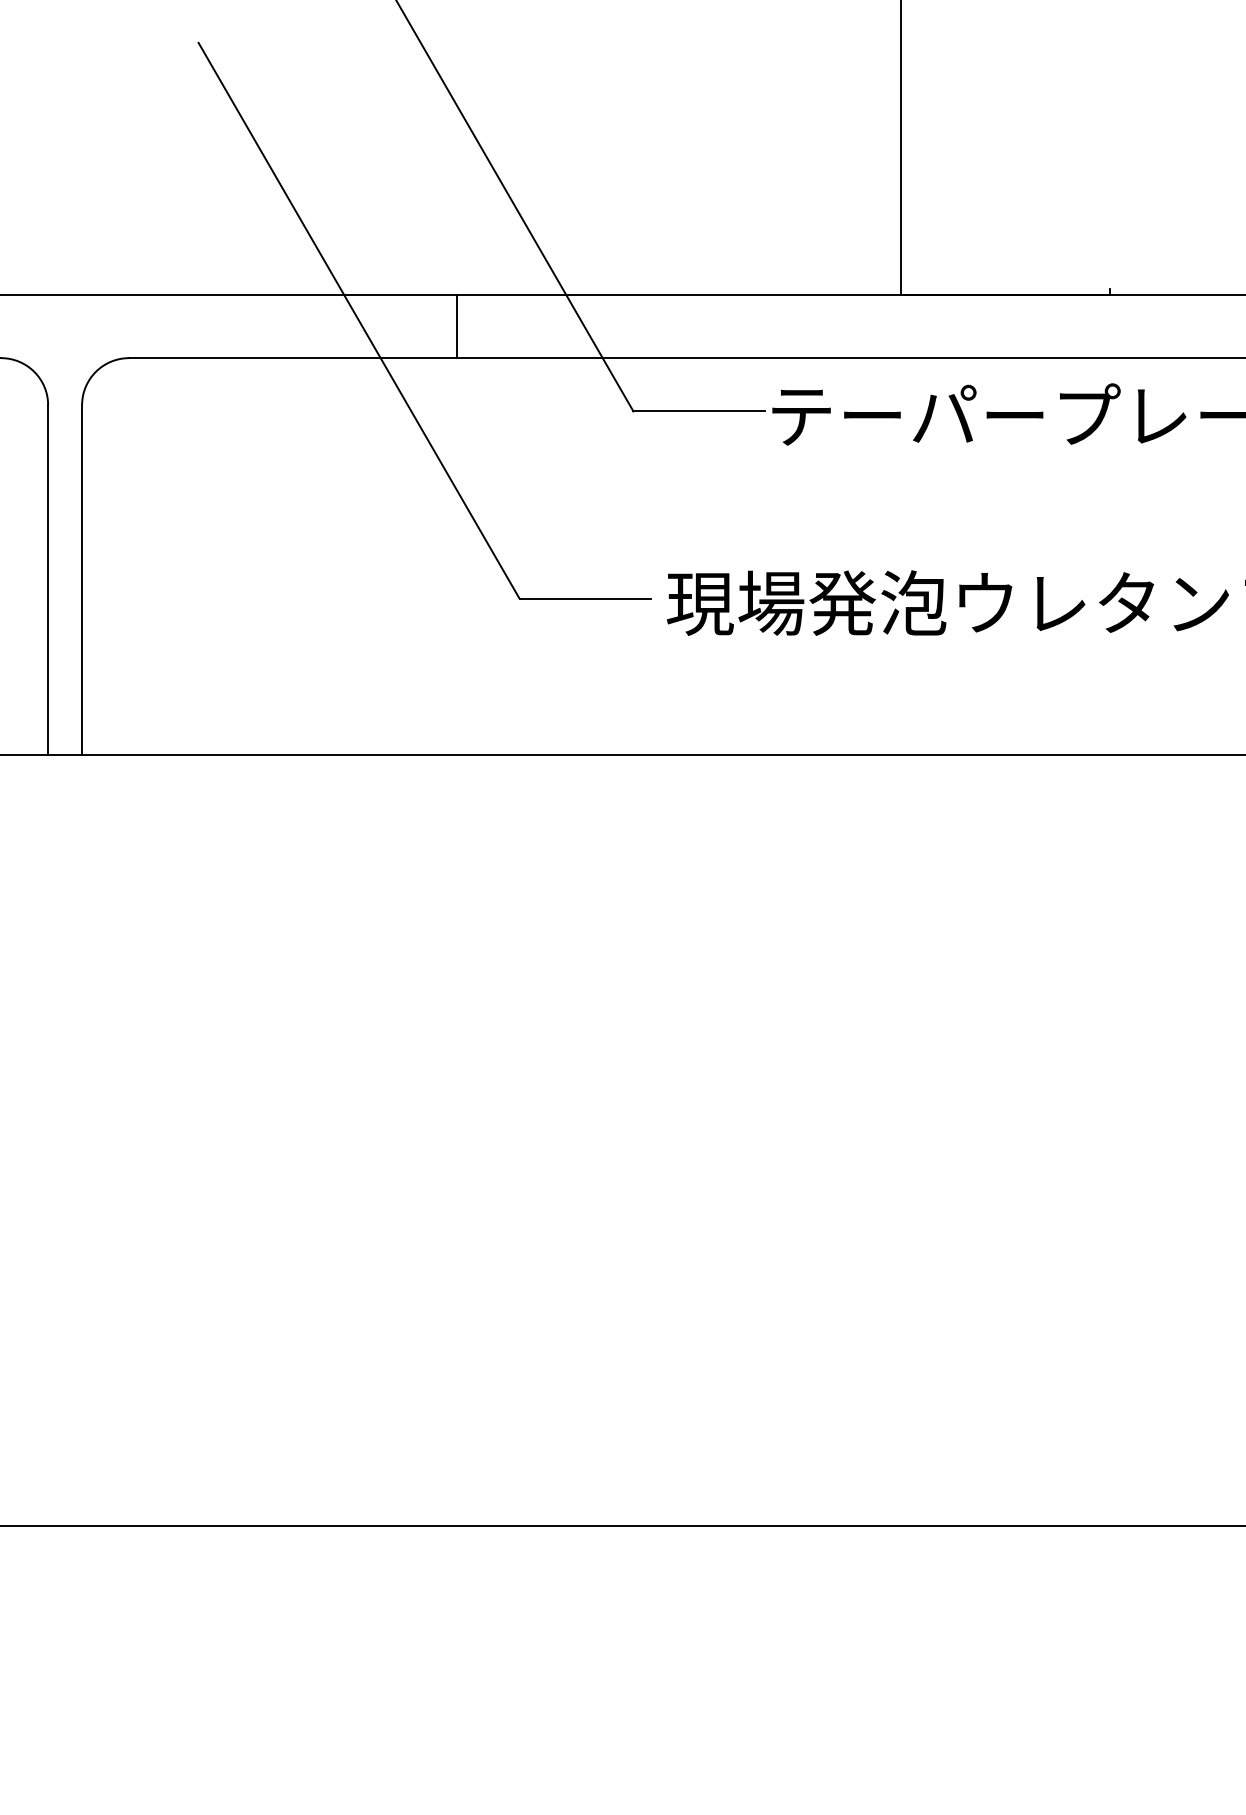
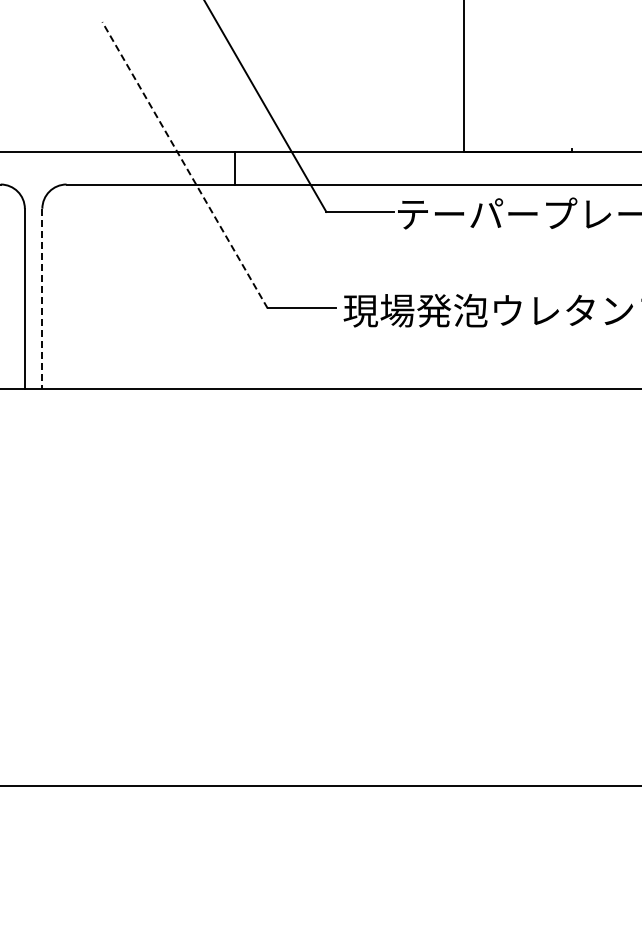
line: (358, 319) -> (184, 164), solid -> dashed
line: (82, 581) -> (42, 299), solid -> dashed

